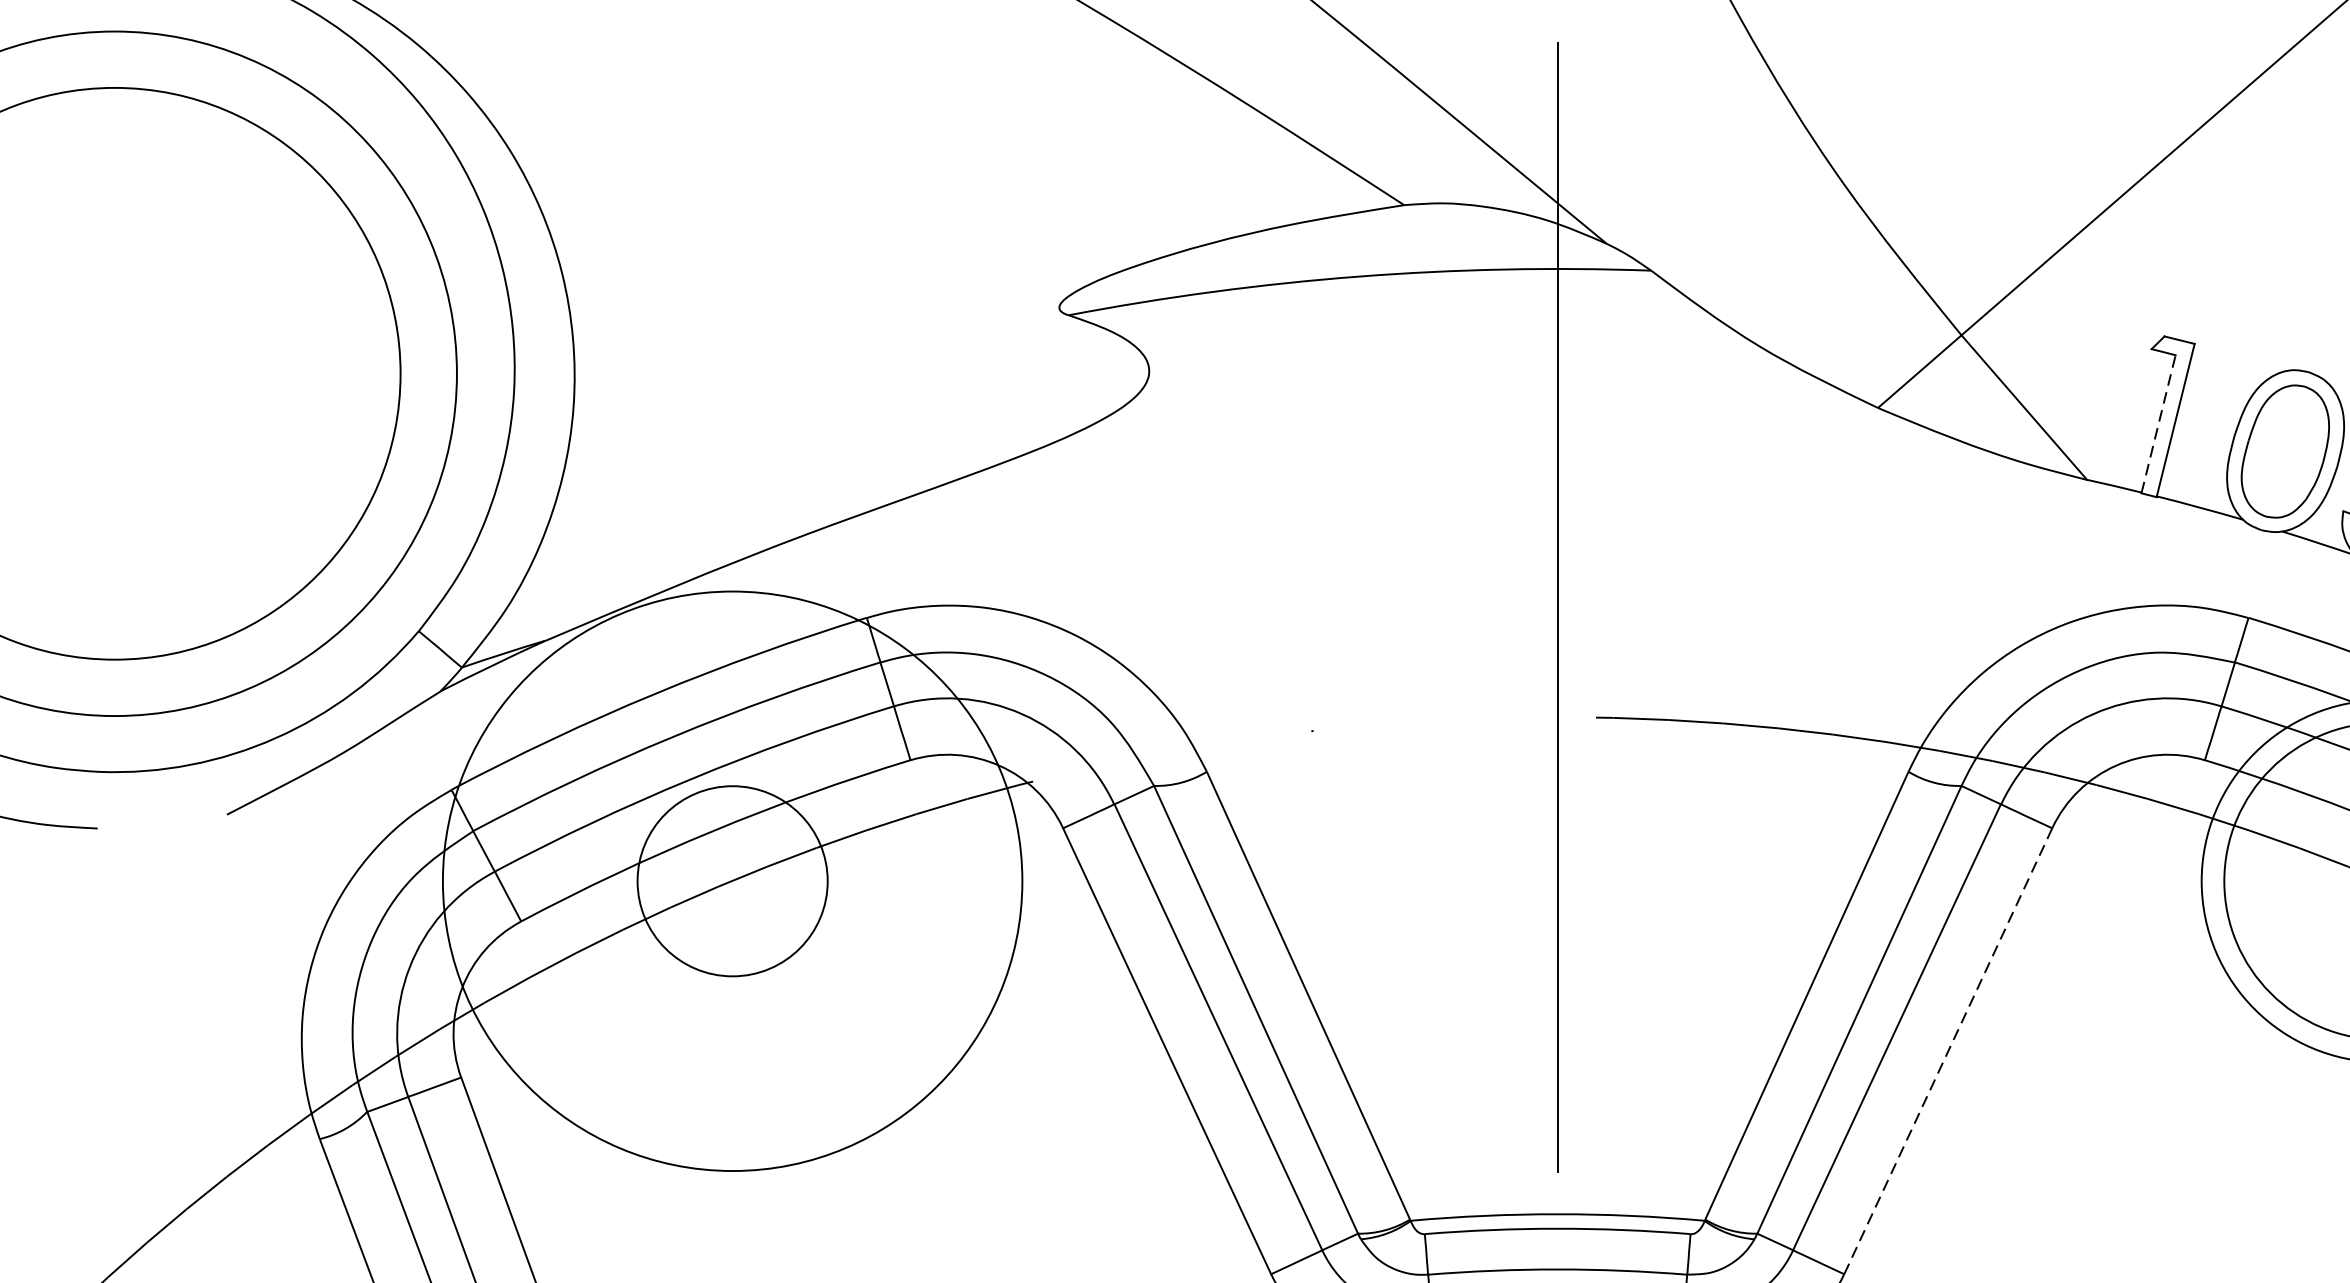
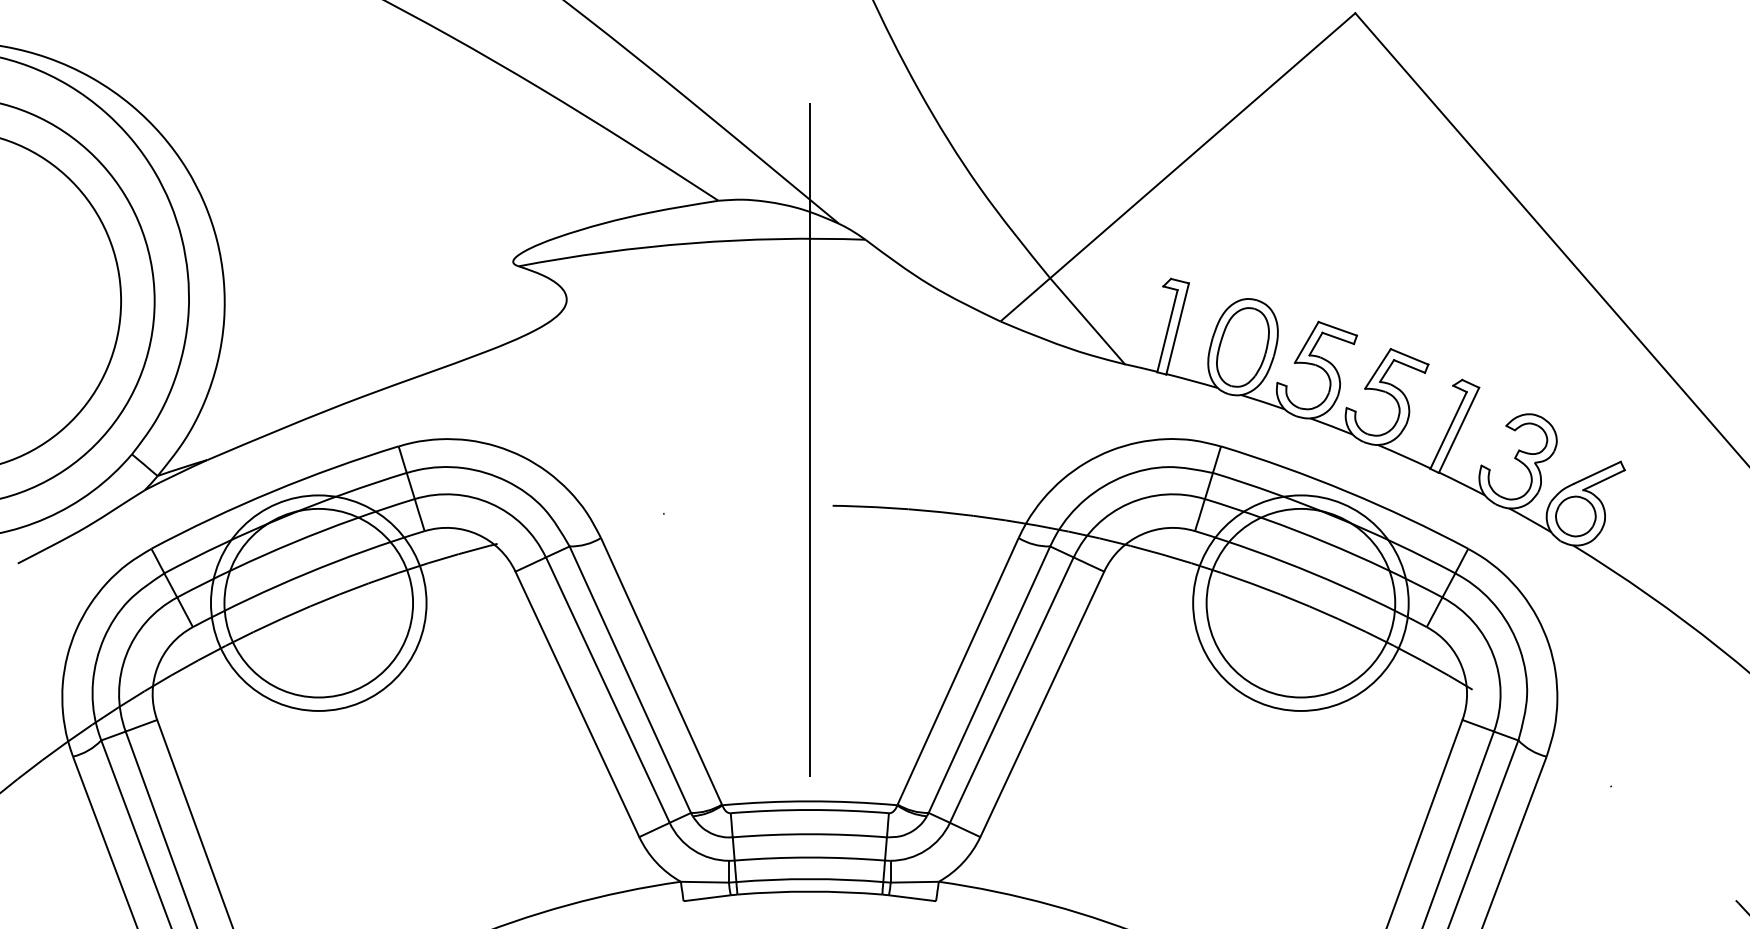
line: (2158, 423) -> (1167, 330), dashed -> solid
circle: (732, 880) -> (318, 602), size x0.62
circle: (732, 880) -> (318, 602), size x1.67
line: (1948, 1051) -> (1042, 704), dashed -> solid

